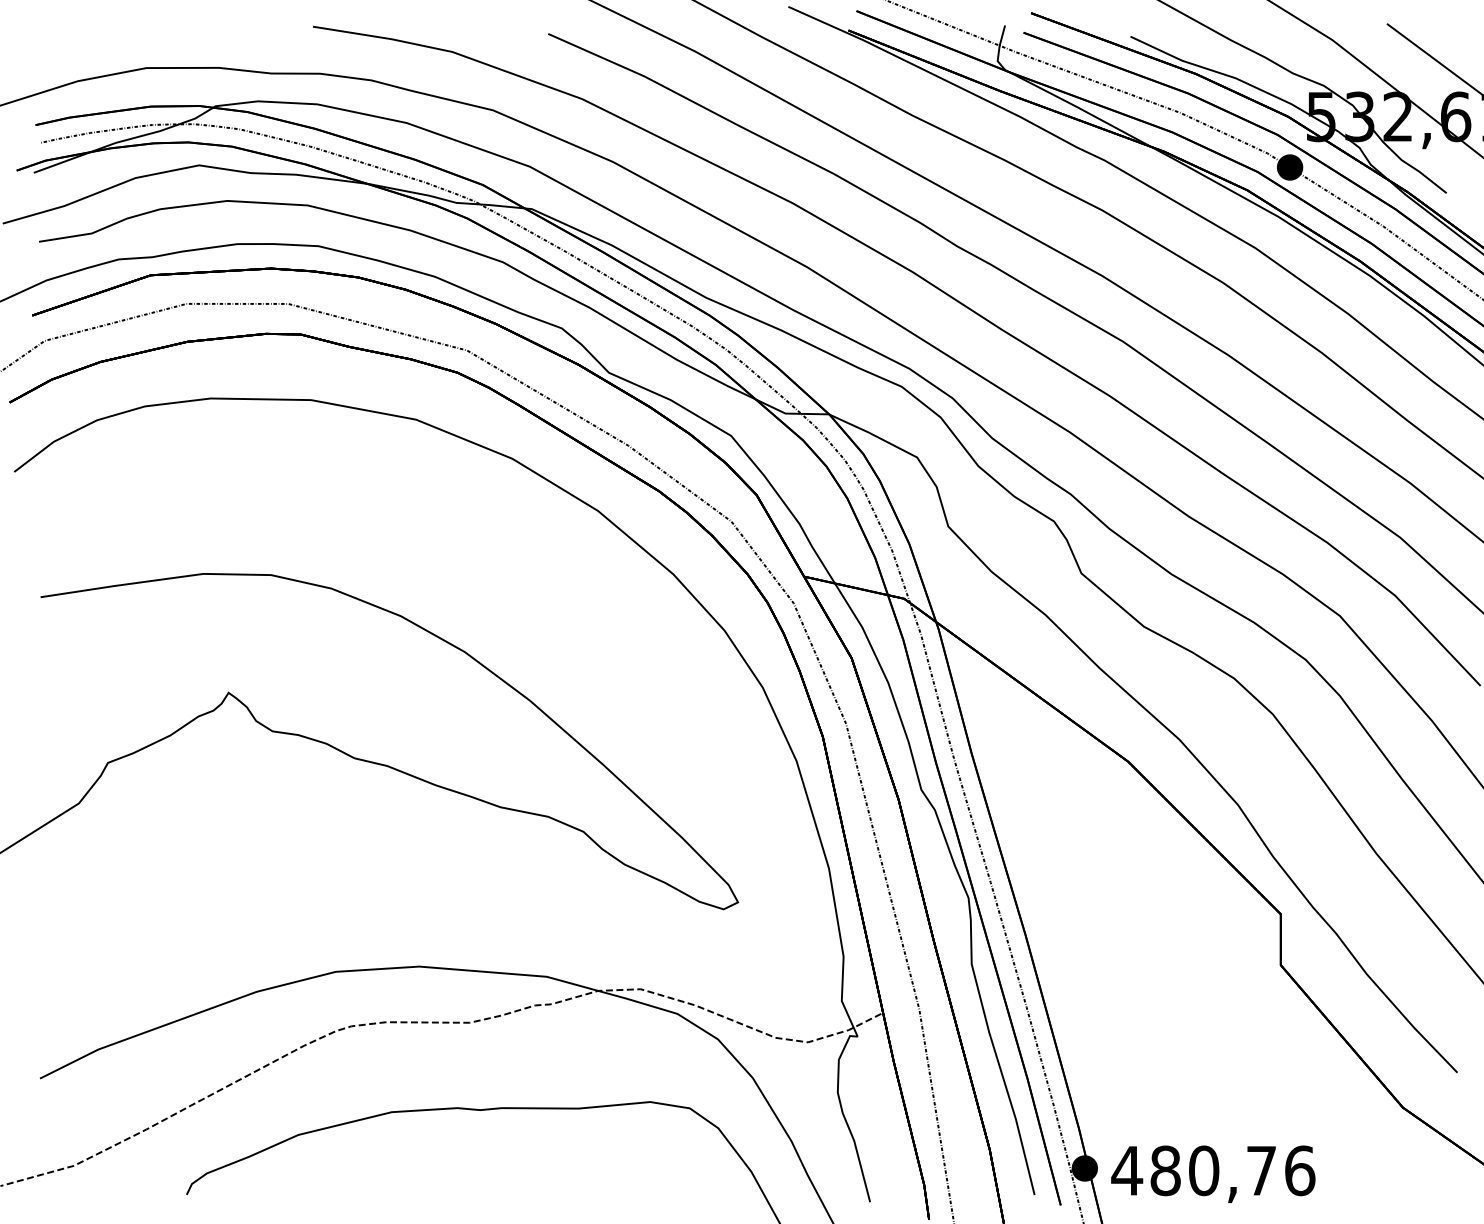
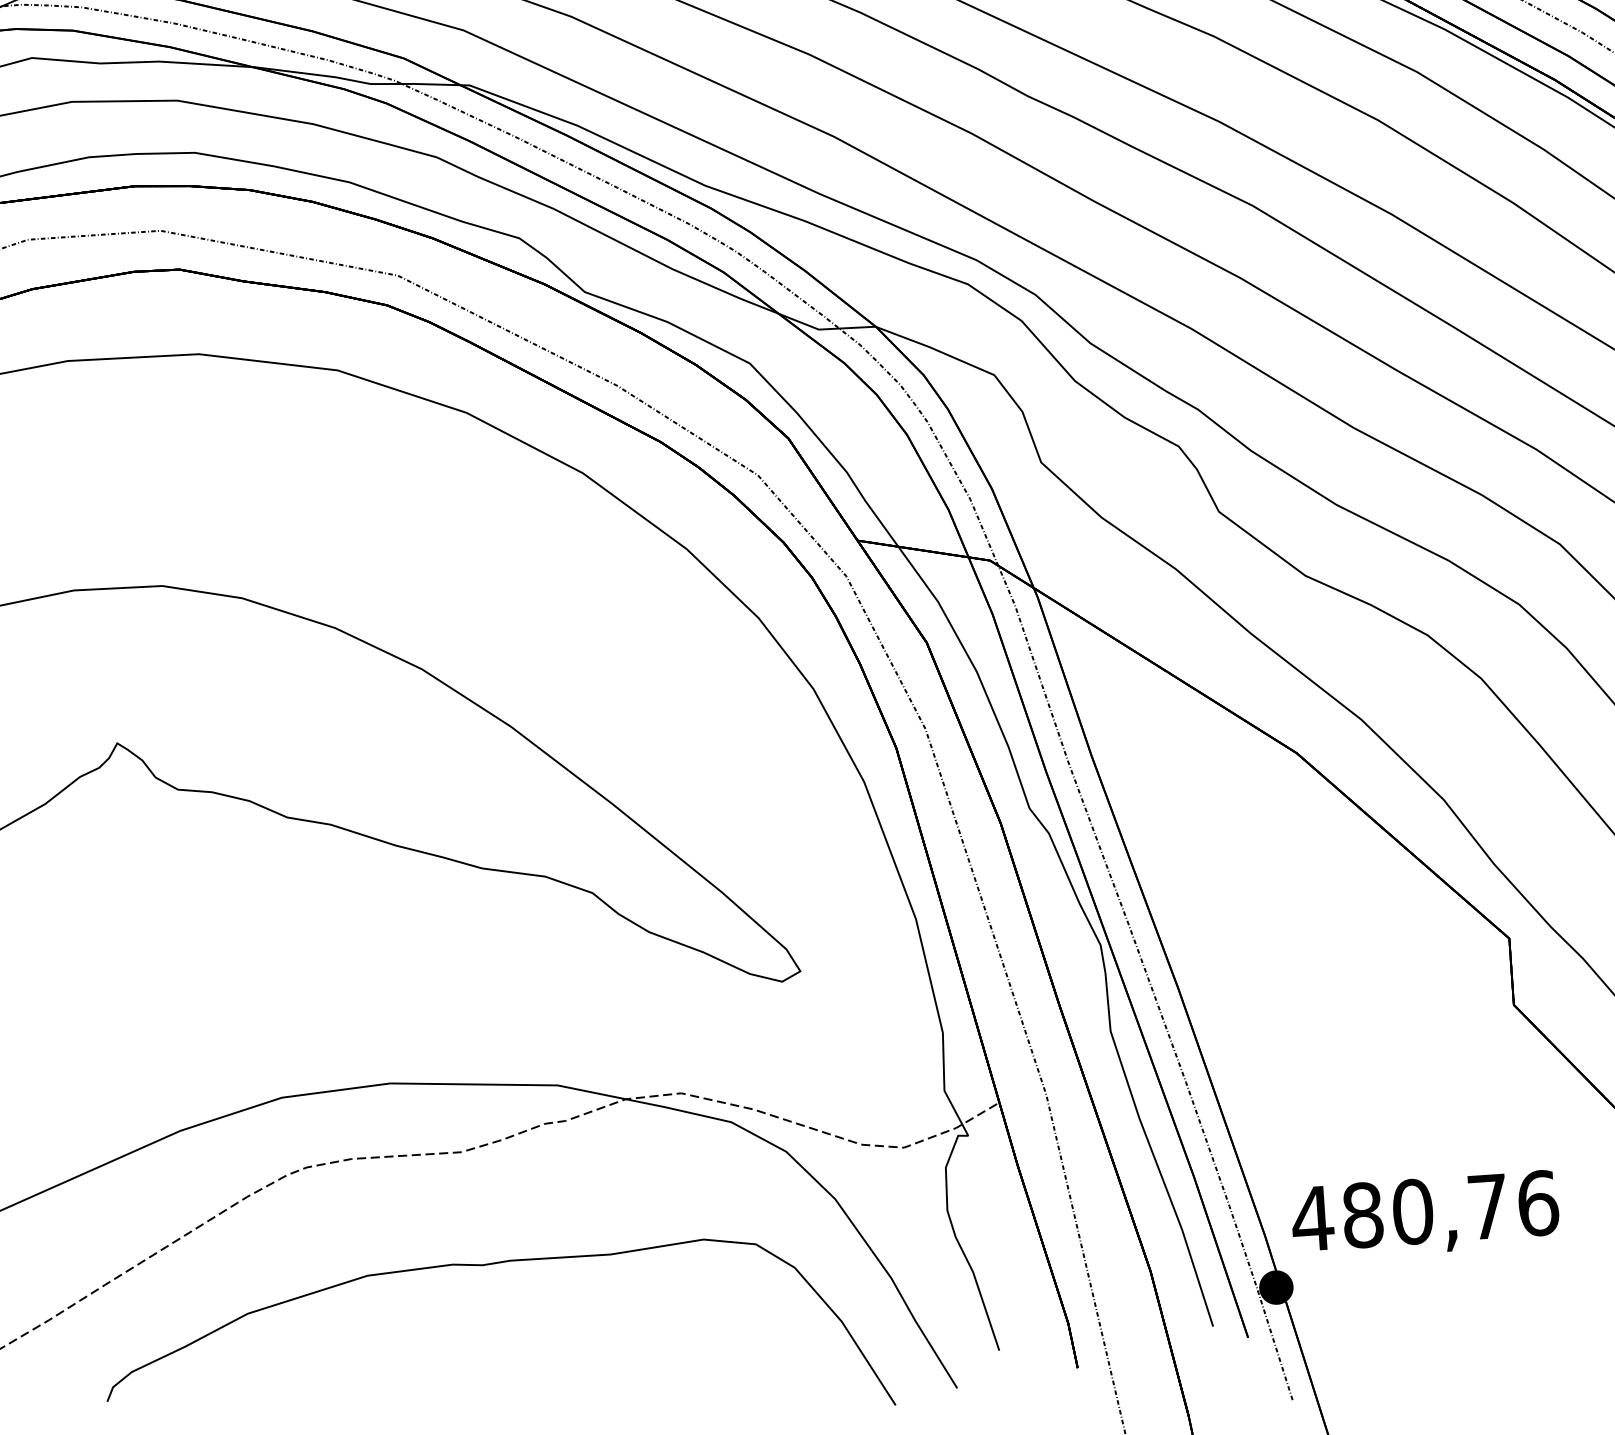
text: (1213, 1173) -> (1425, 1214), moved

